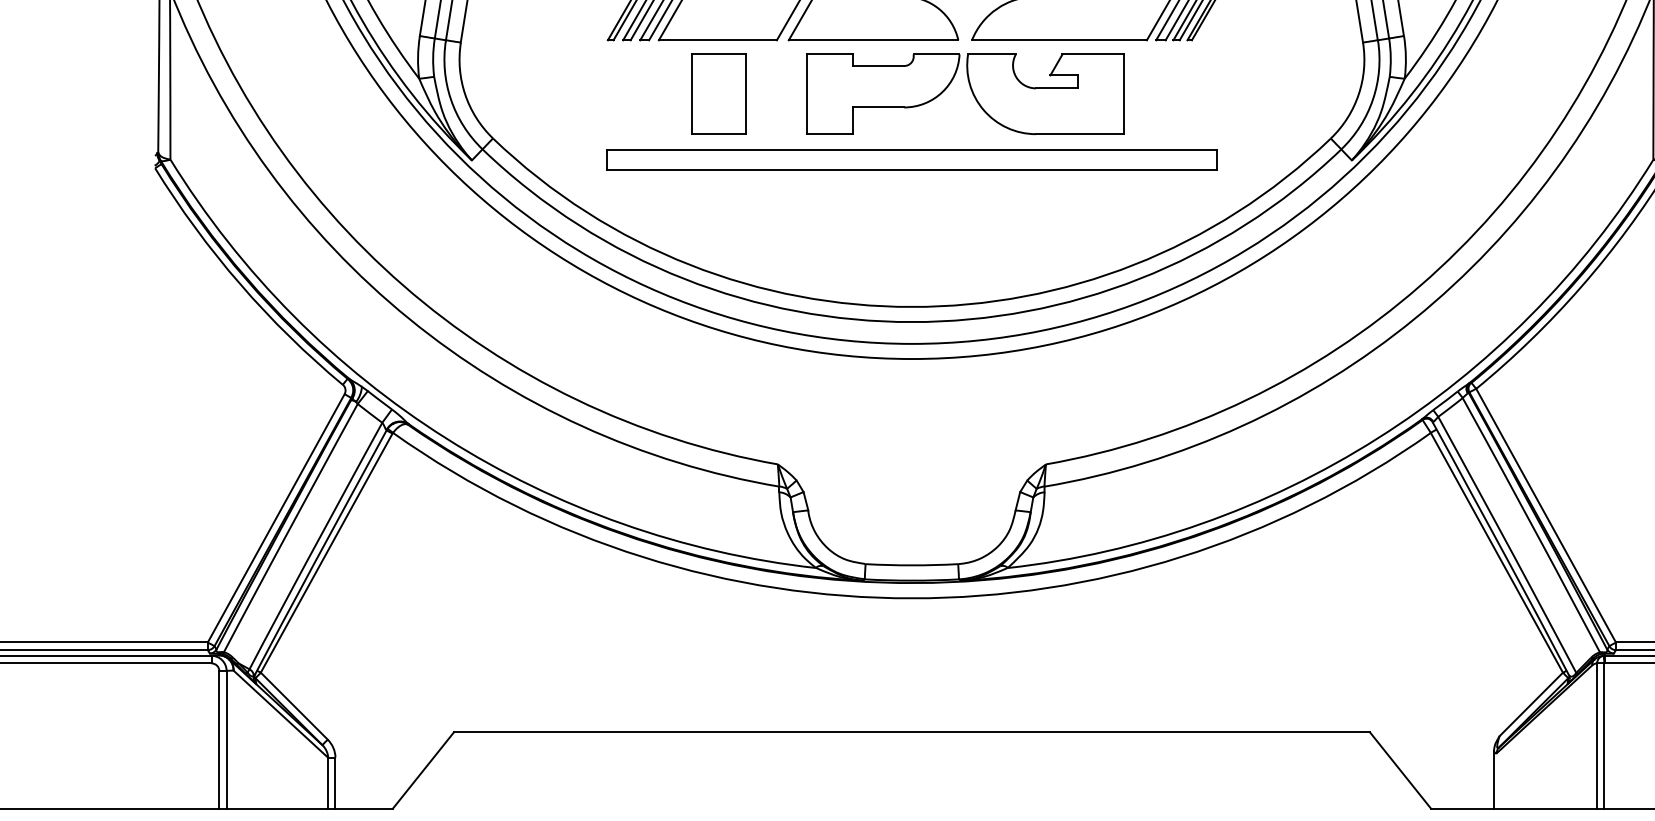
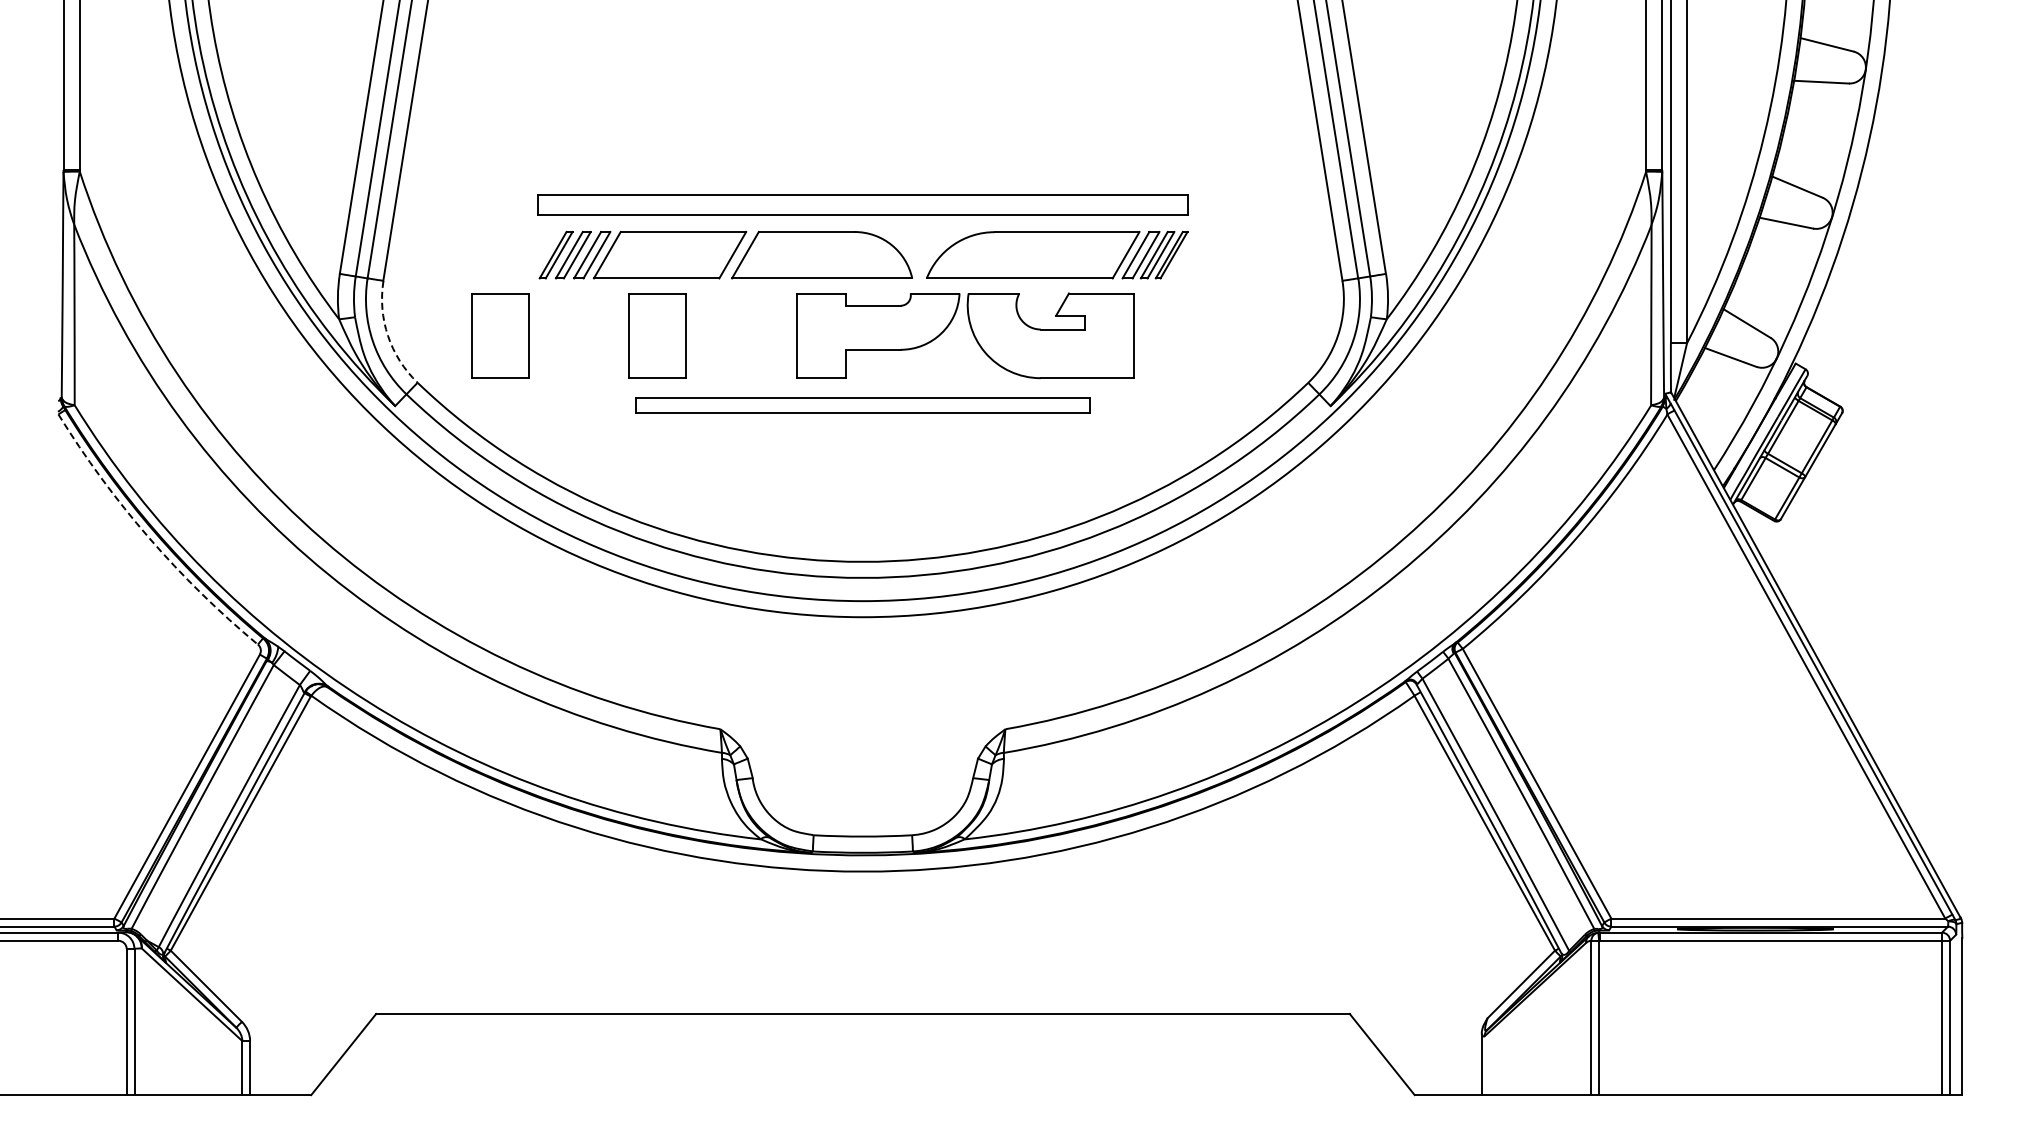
part: (971, 93) -> (972, 334), moved
arc: (465, 94) -> (388, 336), solid -> dashed
part: (570, 94) -> (500, 335), added
part: (911, 159) -> (862, 405), size x0.7
arc: (239, 284) -> (148, 537), solid -> dashed

